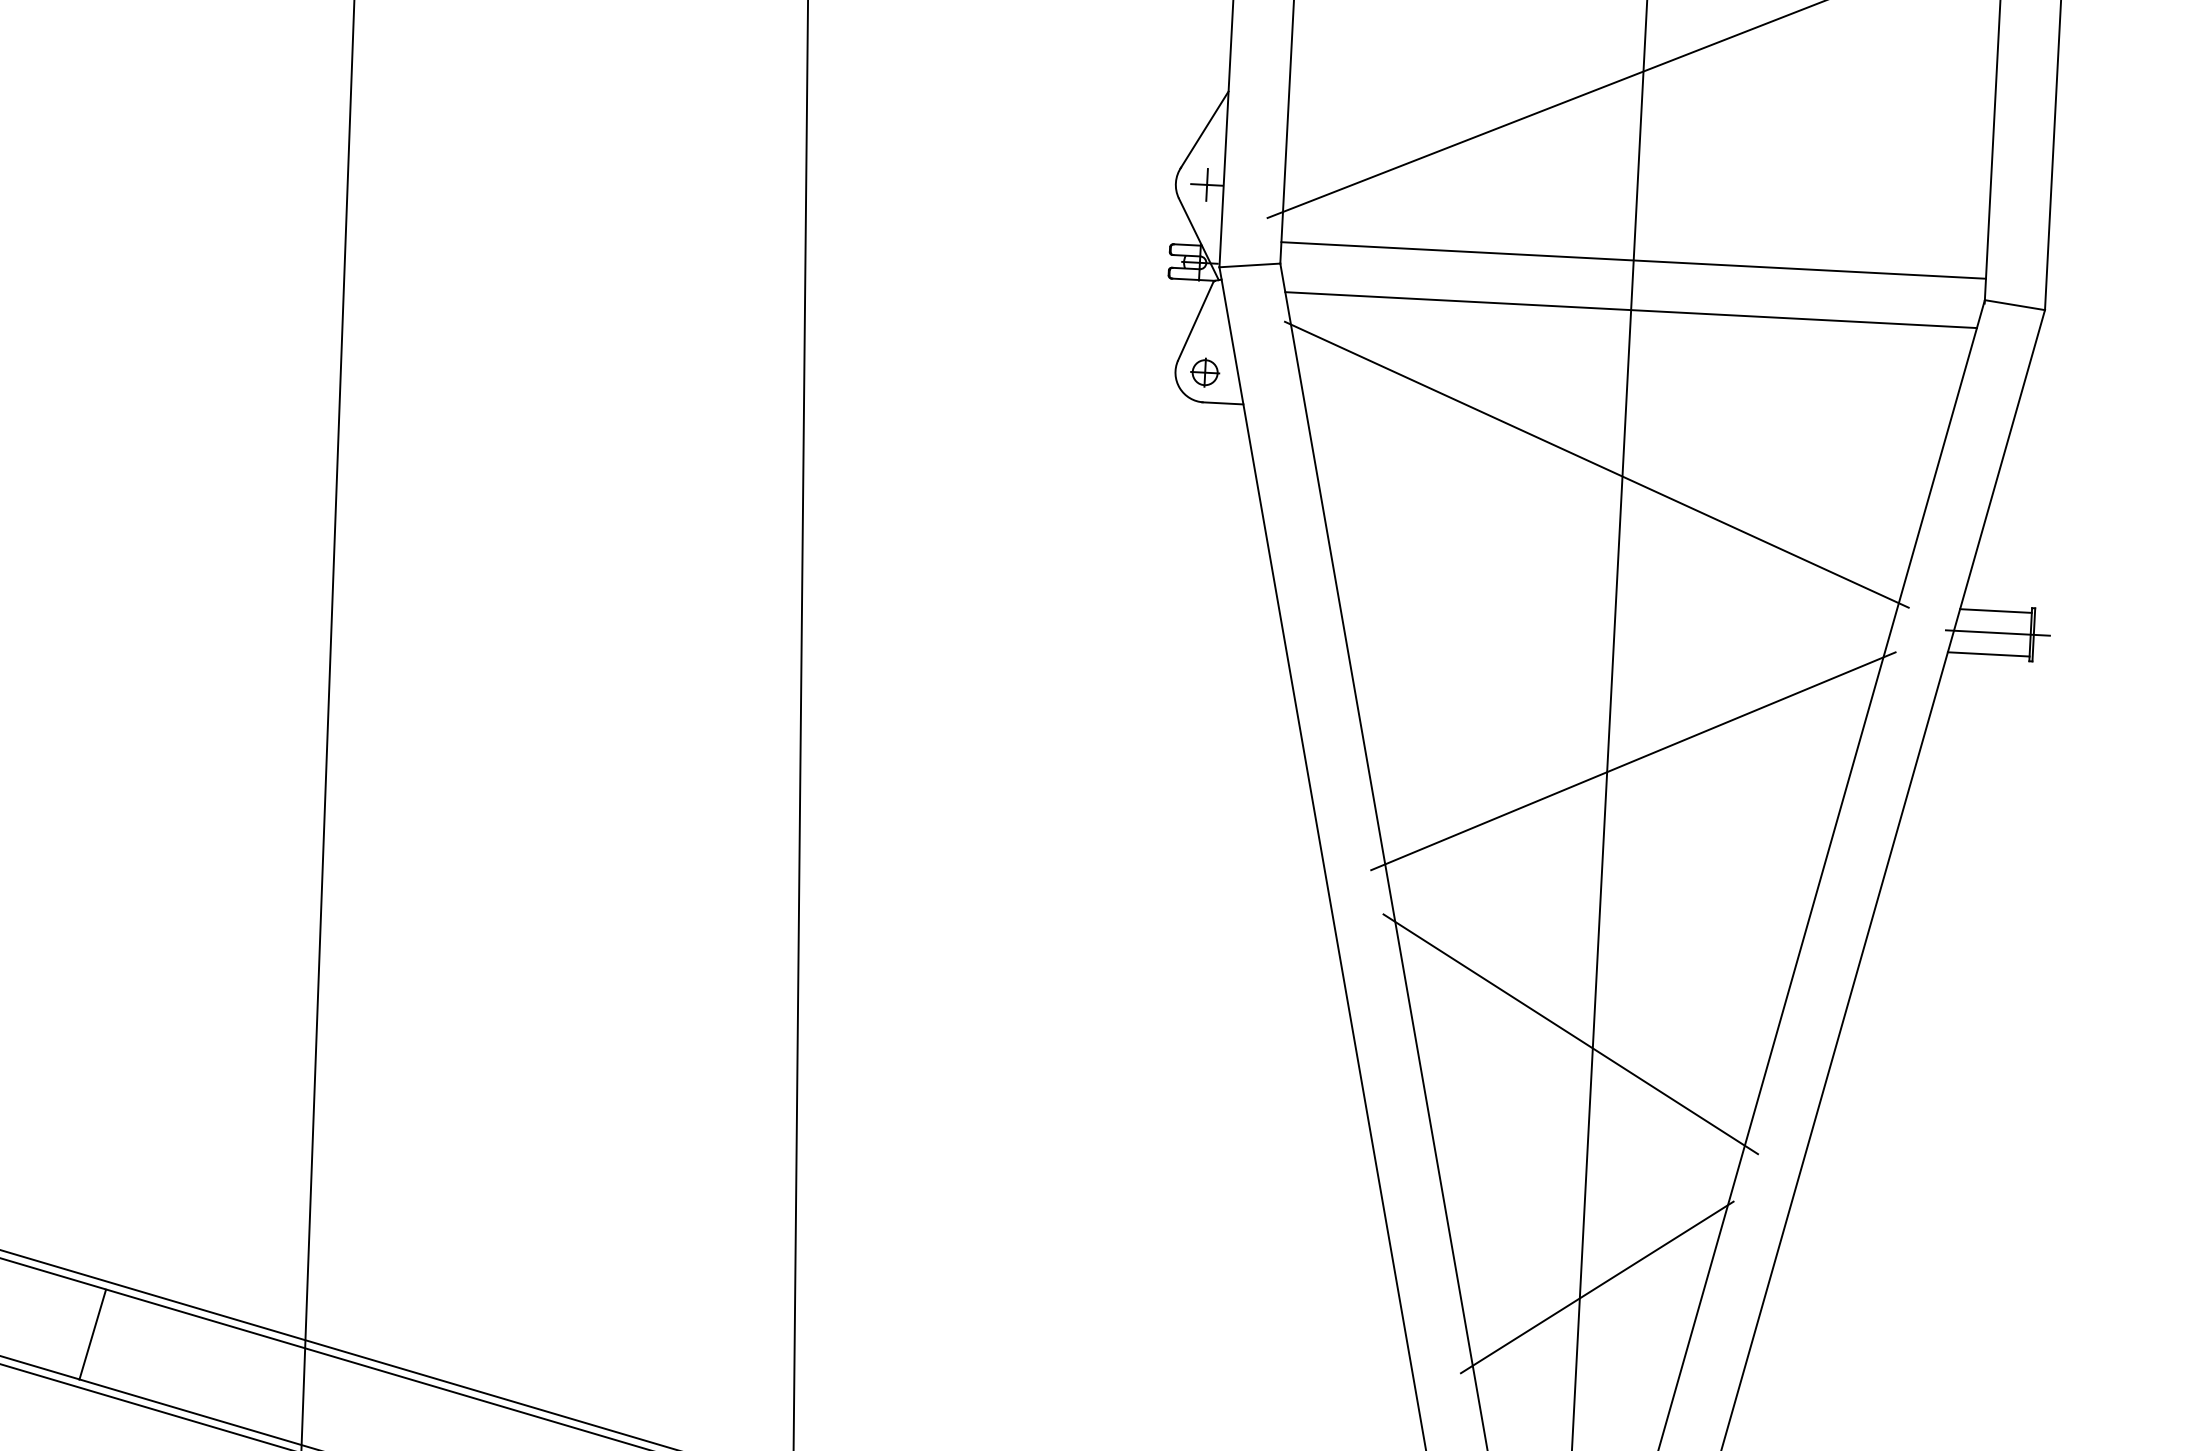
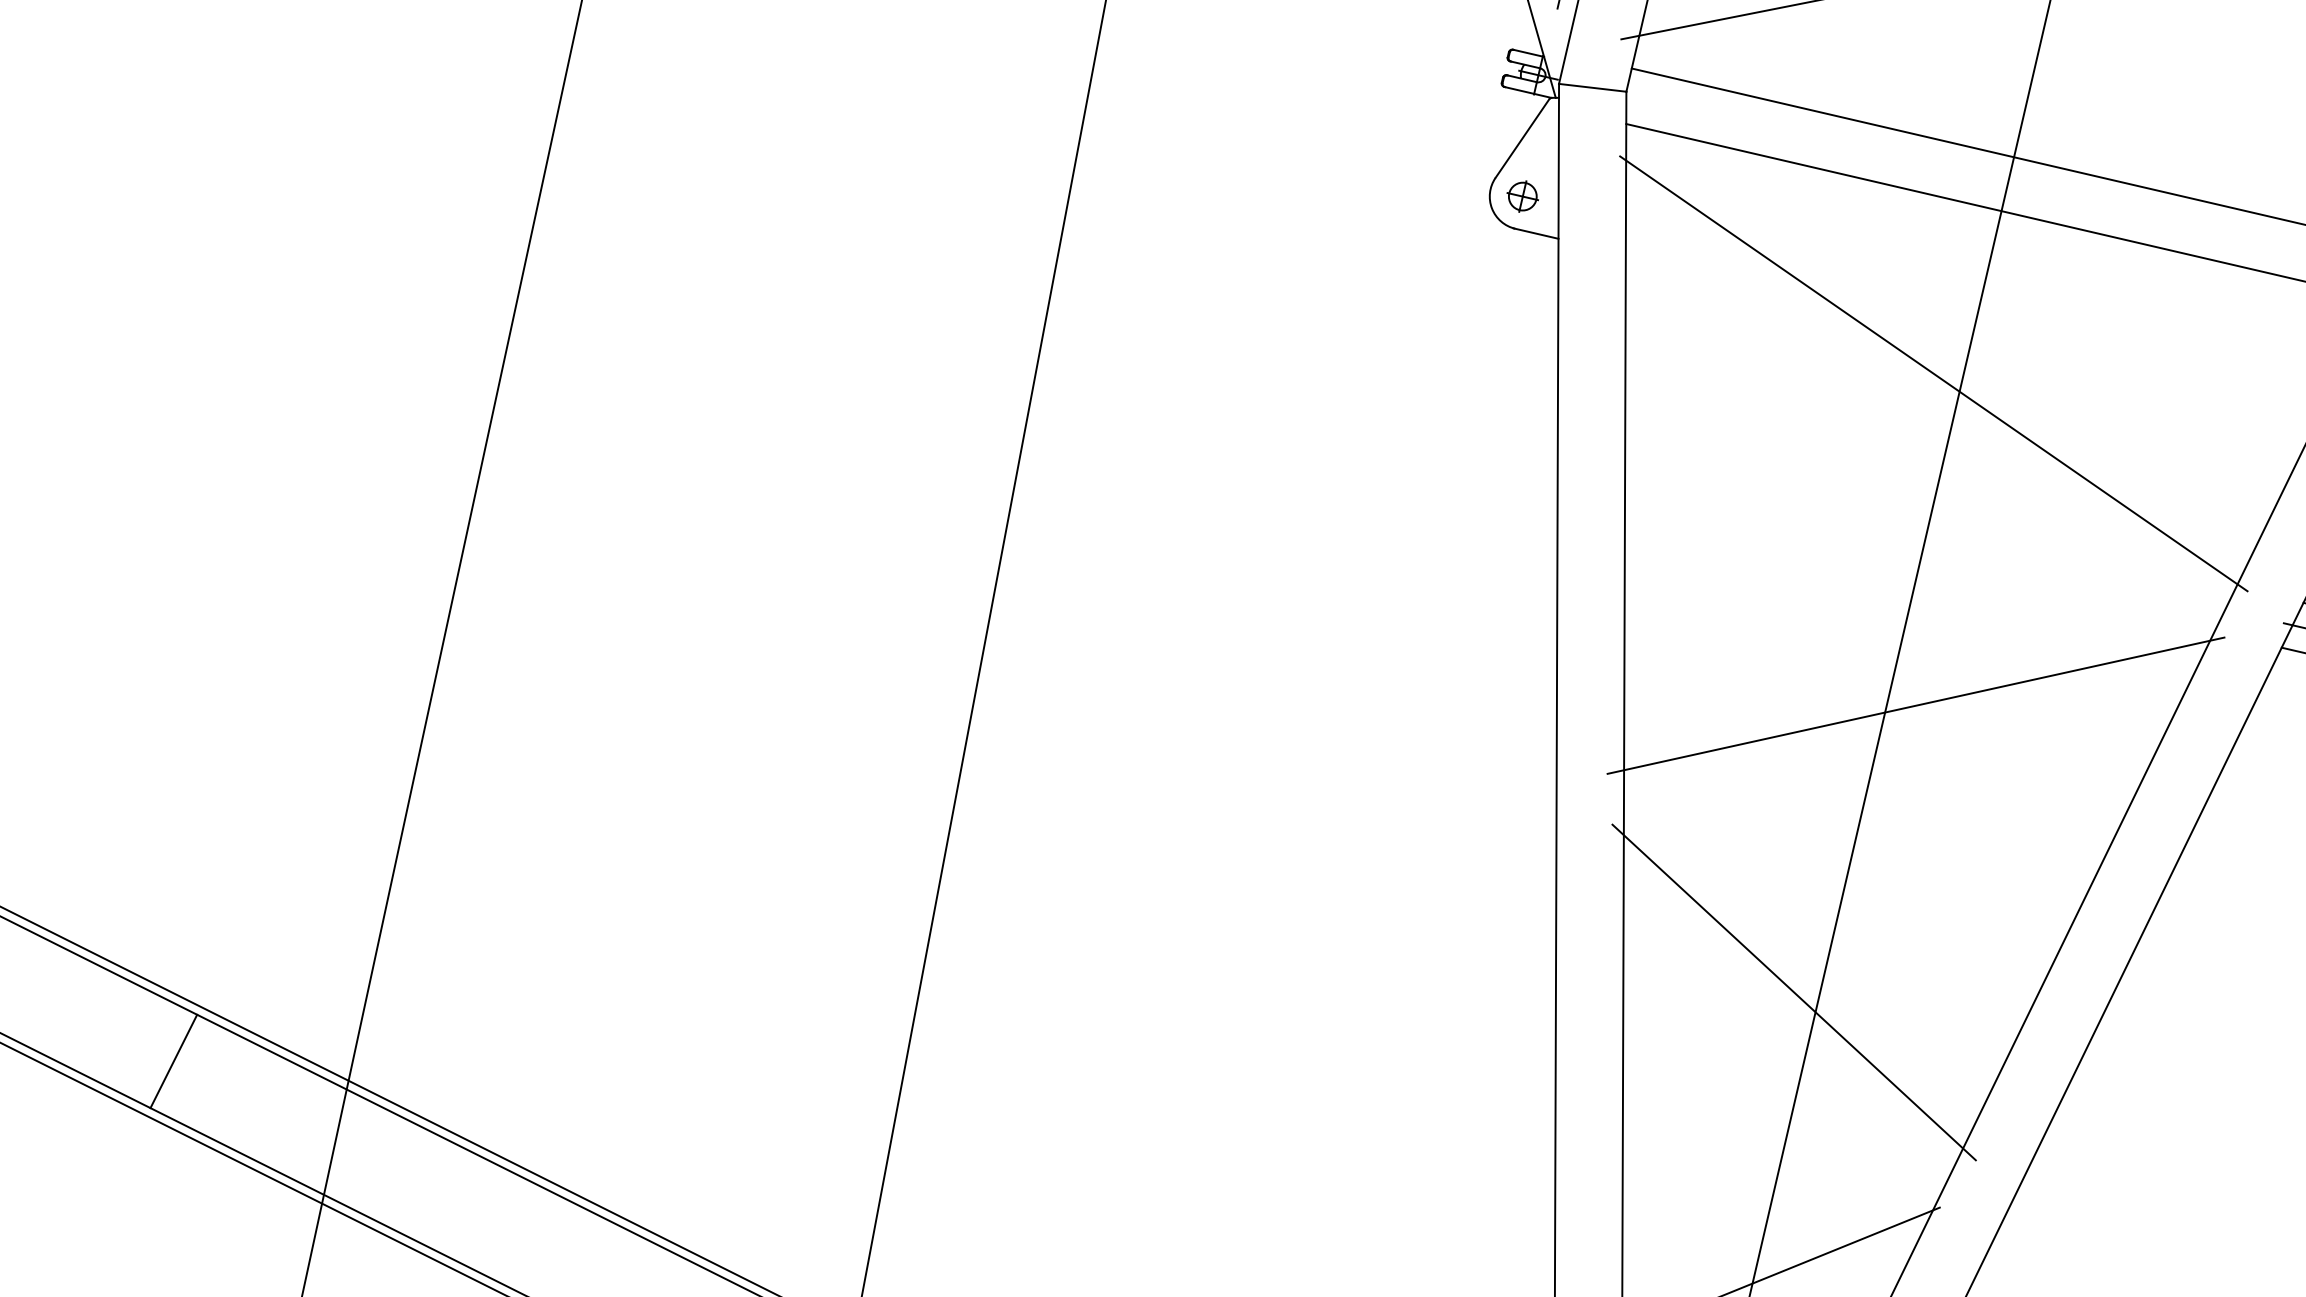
line: (92, 1334) -> (173, 1061), moved

